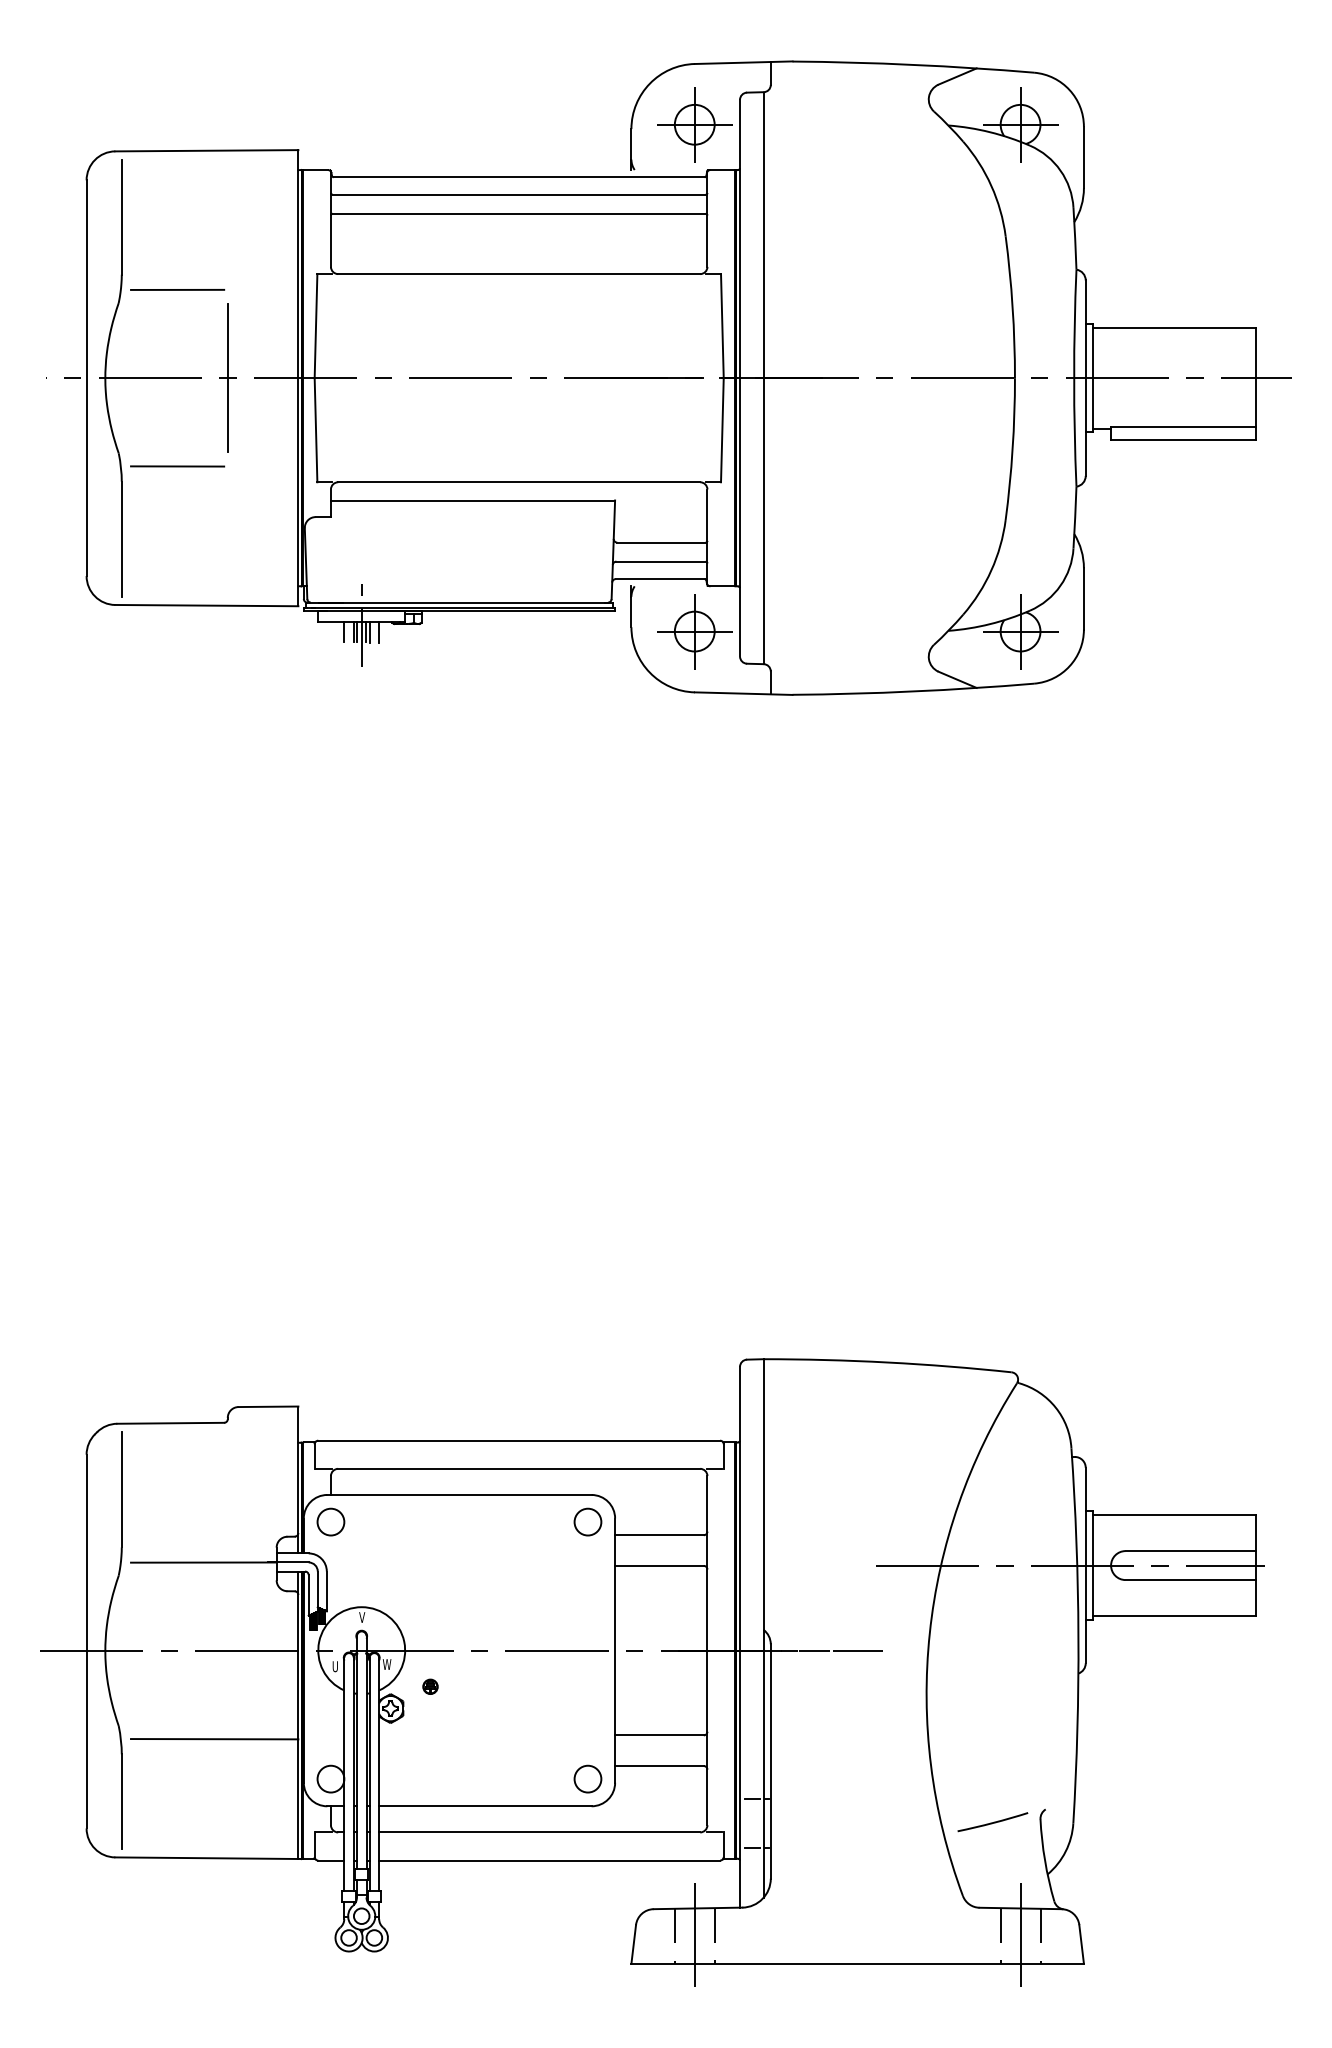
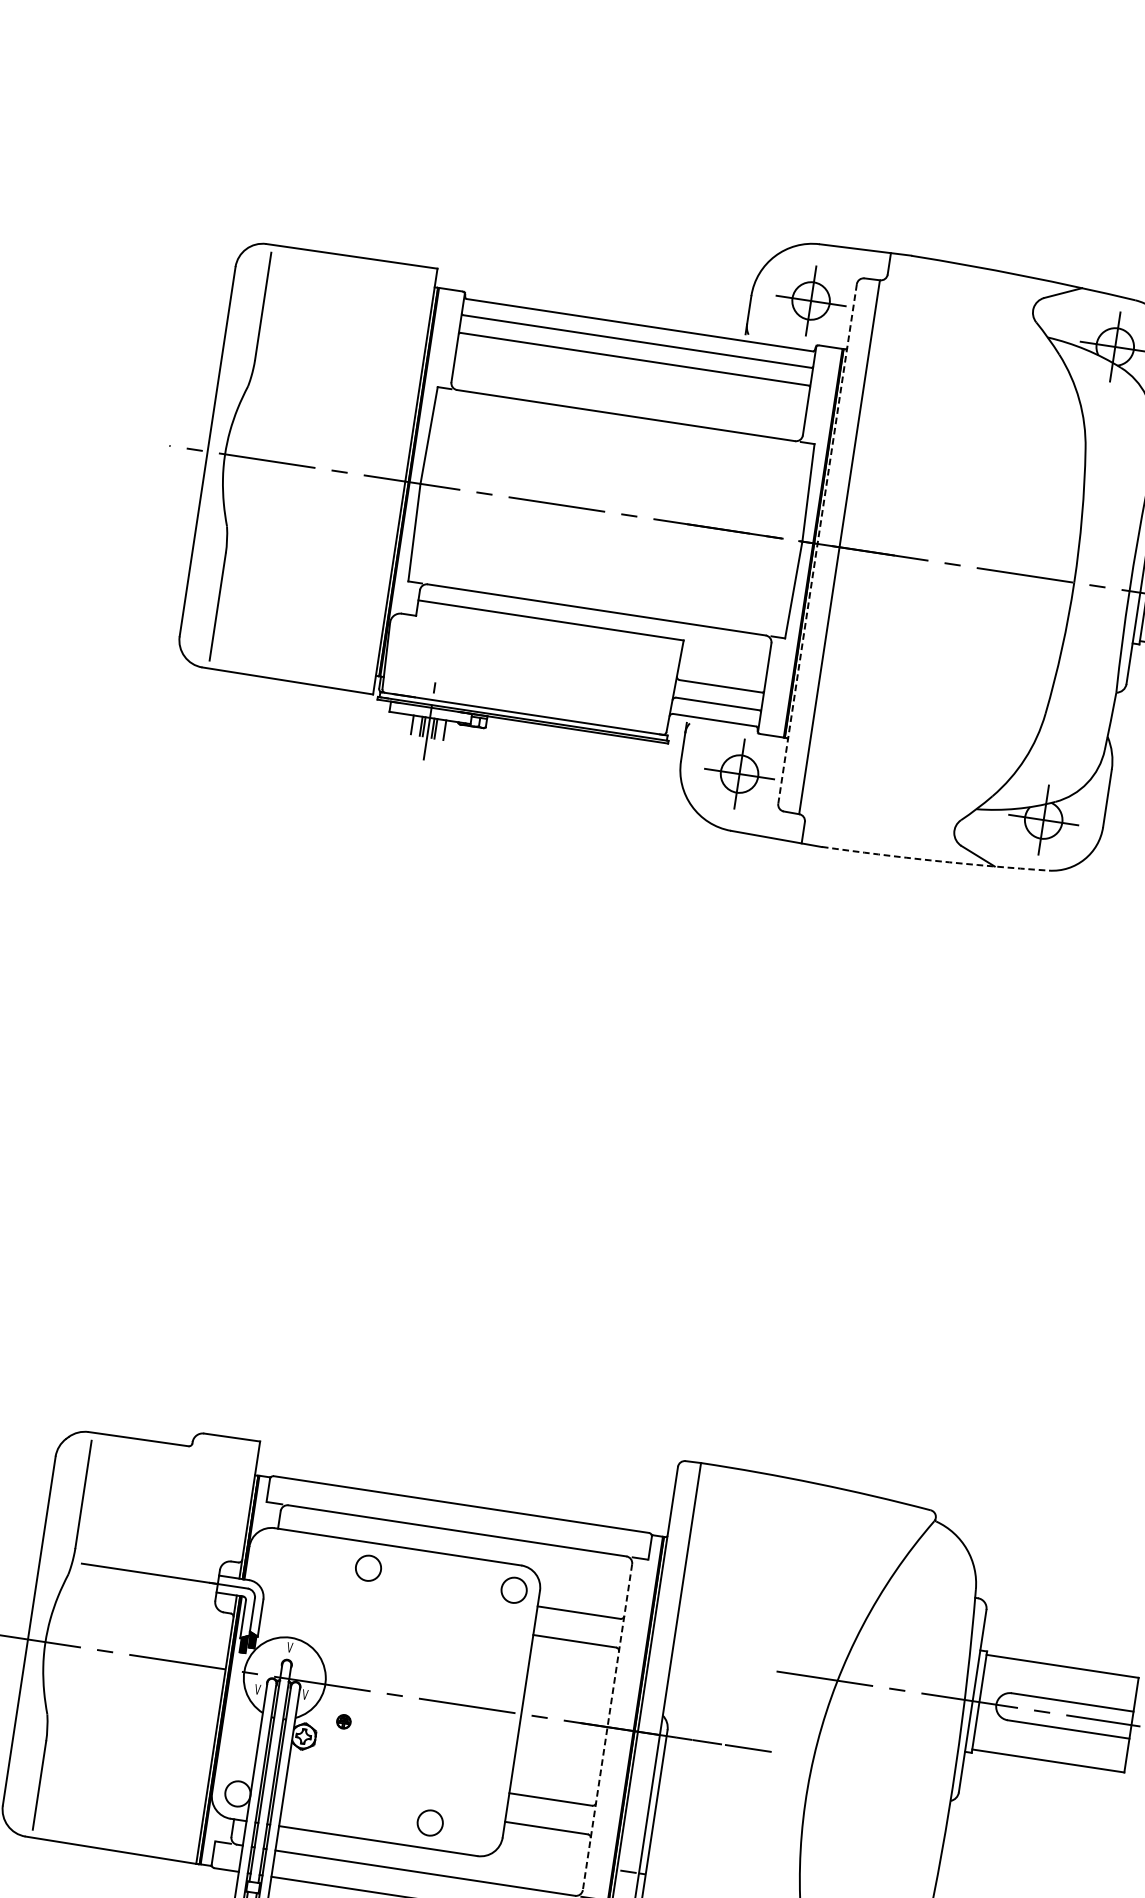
line: (177, 289) -> (305, 381), removed
line: (227, 378) -> (339, 471), removed
line: (740, 378) -> (817, 544), solid -> dashed
line: (177, 466) -> (280, 546), removed
arc: (913, 691) -> (935, 860), solid -> dashed
circle: (330, 1521) -> (368, 1567), moved
line: (707, 1650) -> (607, 1727), solid -> dashed
text: (386, 1664) -> (305, 1694), W -> V
text: (335, 1666) -> (258, 1689), U -> V
line: (214, 1739) -> (134, 1740), removed
circle: (587, 1778) -> (429, 1822), moved

